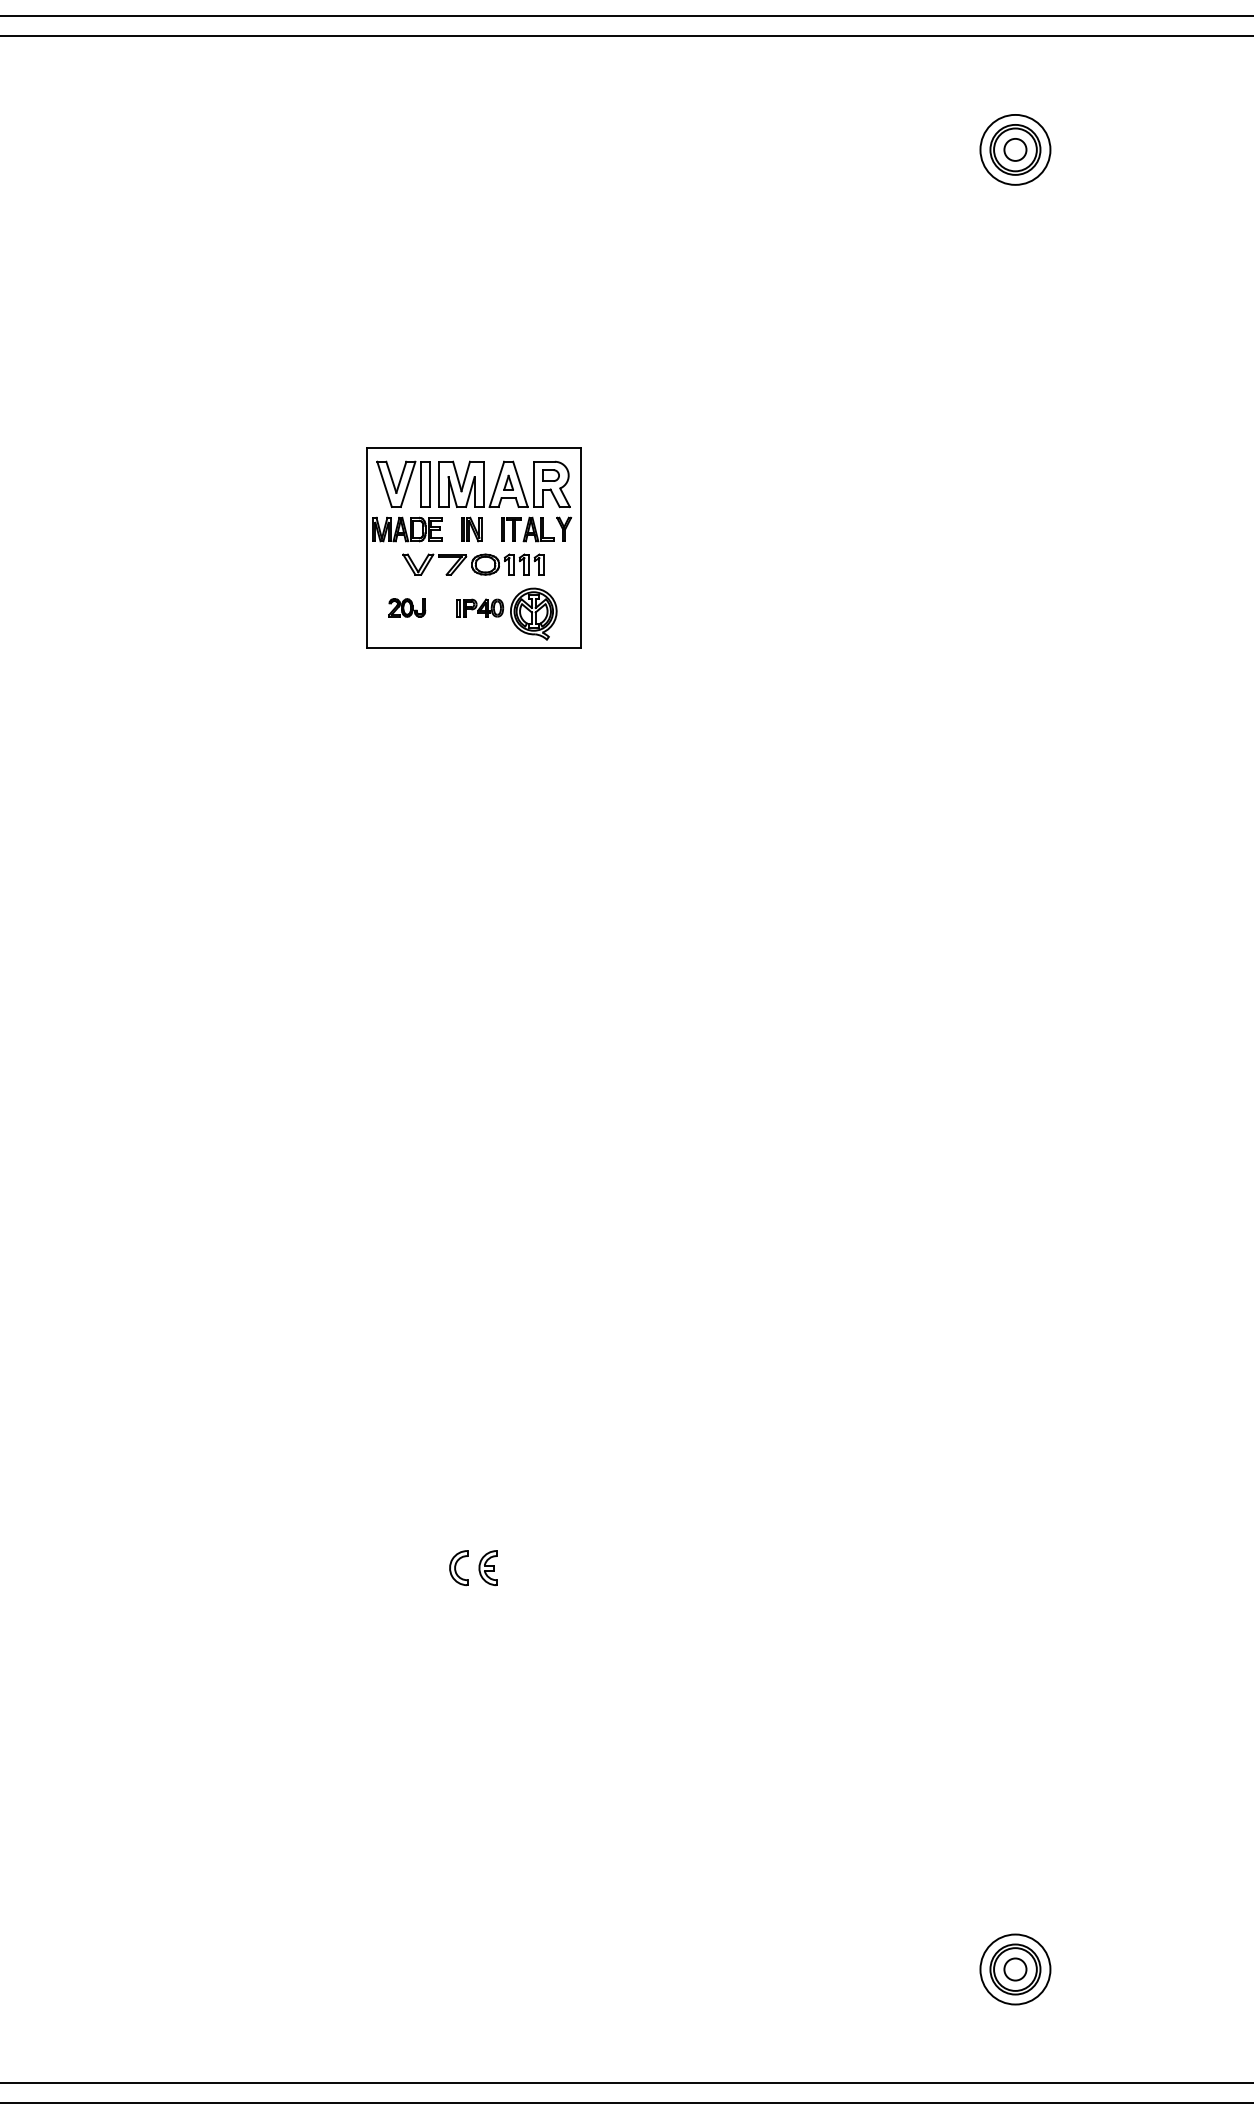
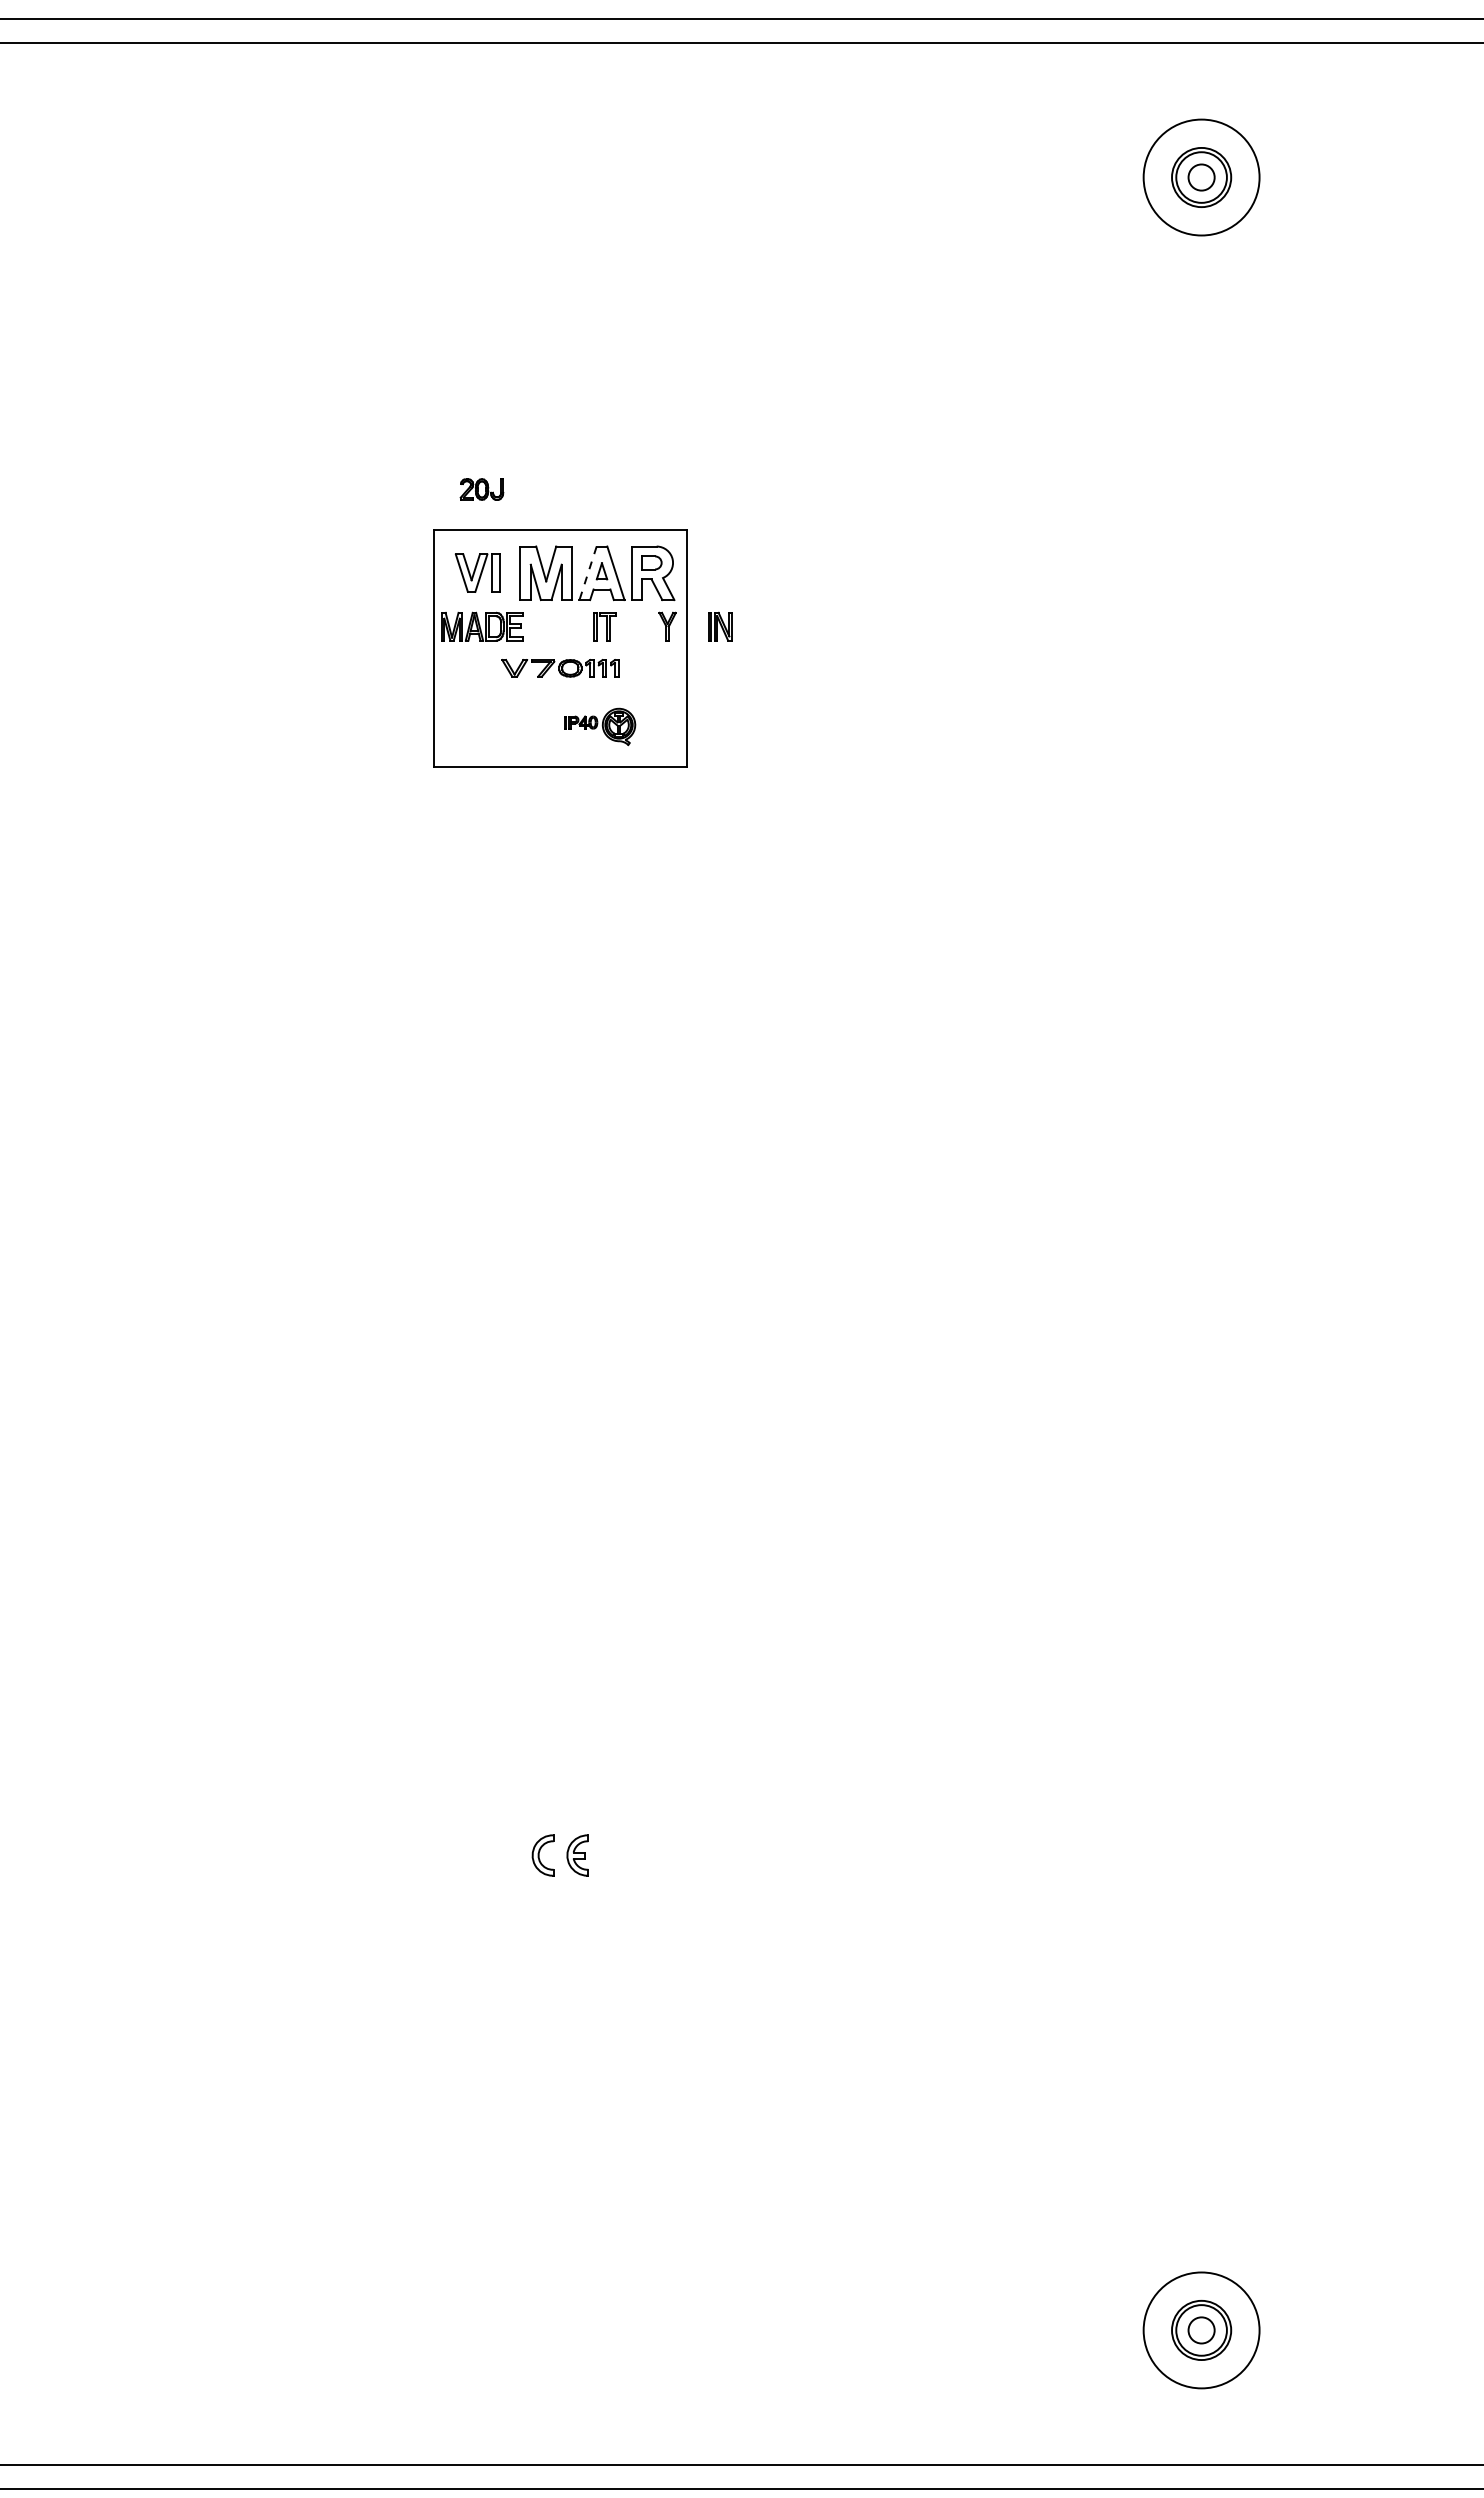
circle: (1015, 149) -> (1201, 177), size x1.4
part: (403, 483) -> (477, 572), size x0.7
line: (496, 484) -> (587, 573), solid -> dashed
part: (471, 529) -> (720, 626), moved
part: (538, 529) -> (637, 626), removed
part: (473, 564) -> (560, 668), size x0.7
part: (406, 607) -> (481, 489), moved
part: (506, 613) -> (599, 726), size x0.6
circle: (1015, 1969) -> (1201, 2330), size x1.4

